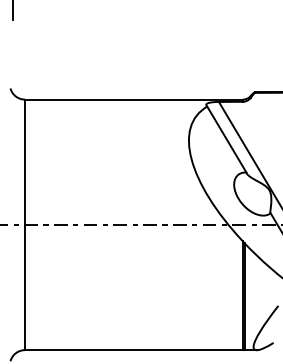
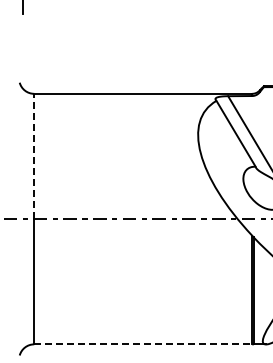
line: (25, 162) -> (34, 156), solid -> dashed
line: (134, 350) -> (143, 344), solid -> dashed

